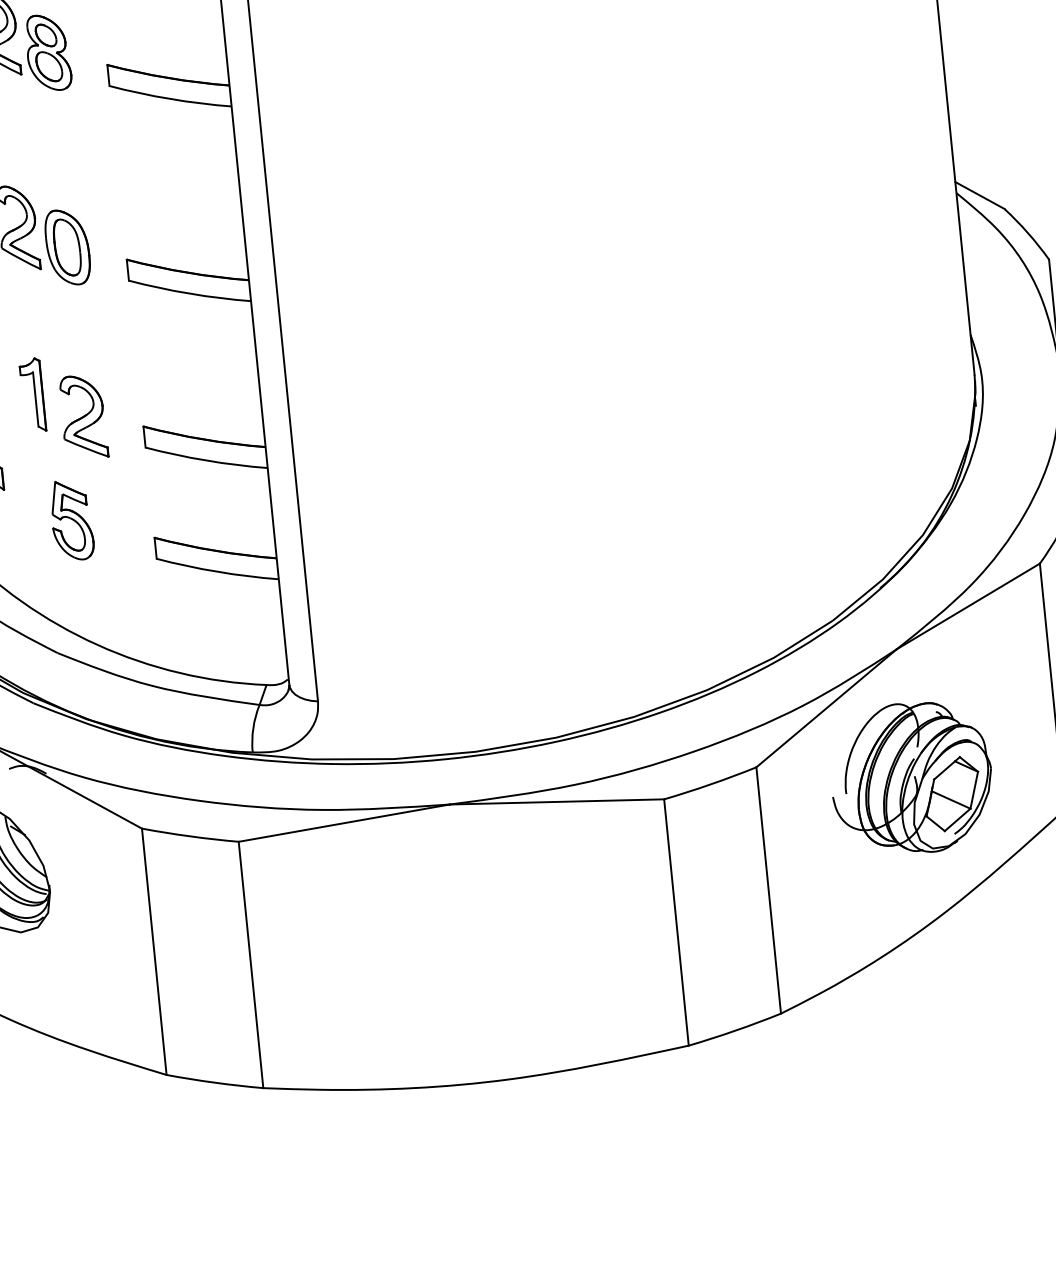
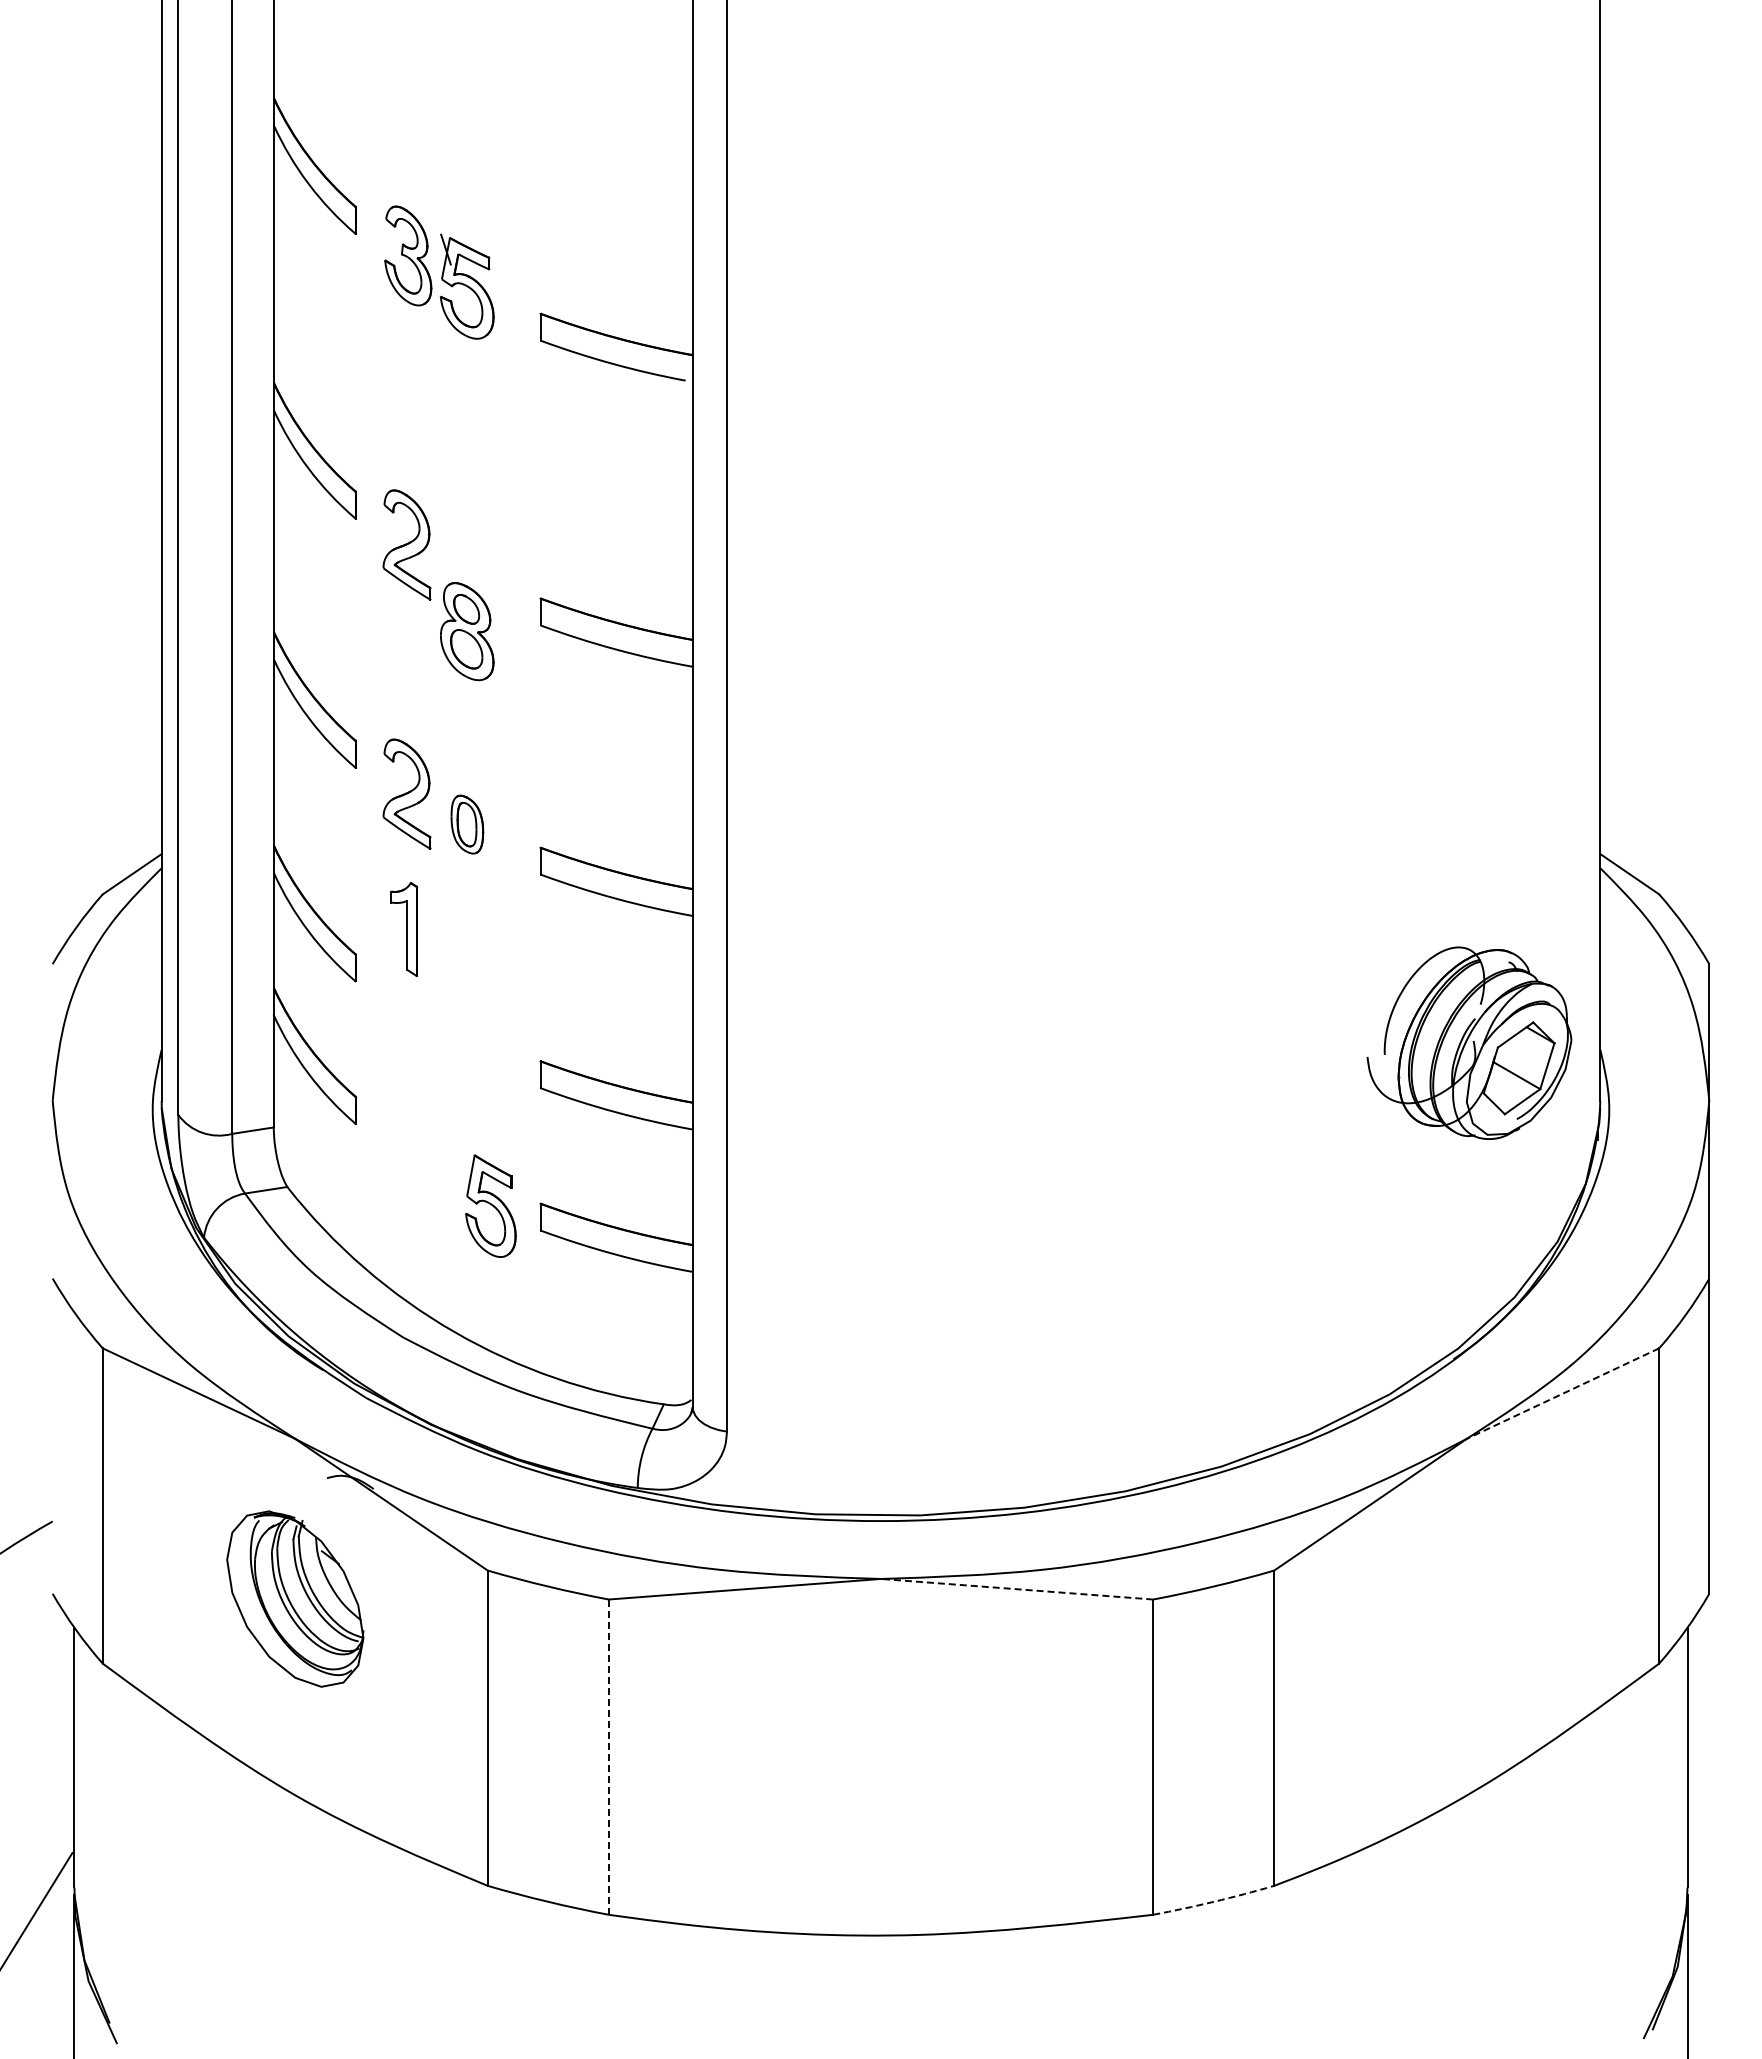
part: (48, 52) -> (467, 631), moved
part: (67, 247) -> (467, 824), size x0.6
part: (32, 395) -> (403, 929), moved
part: (83, 416) -> (465, 1041), removed
part: (71, 519) -> (490, 1205), moved
line: (967, 606) -> (1562, 1393), solid -> dashed
part: (911, 777) -> (1469, 1042), moved
line: (557, 802) -> (1017, 1589), solid -> dashed
line: (250, 965) -> (608, 1757), solid -> dashed
arc: (735, 1030) -> (1214, 1901), solid -> dashed

